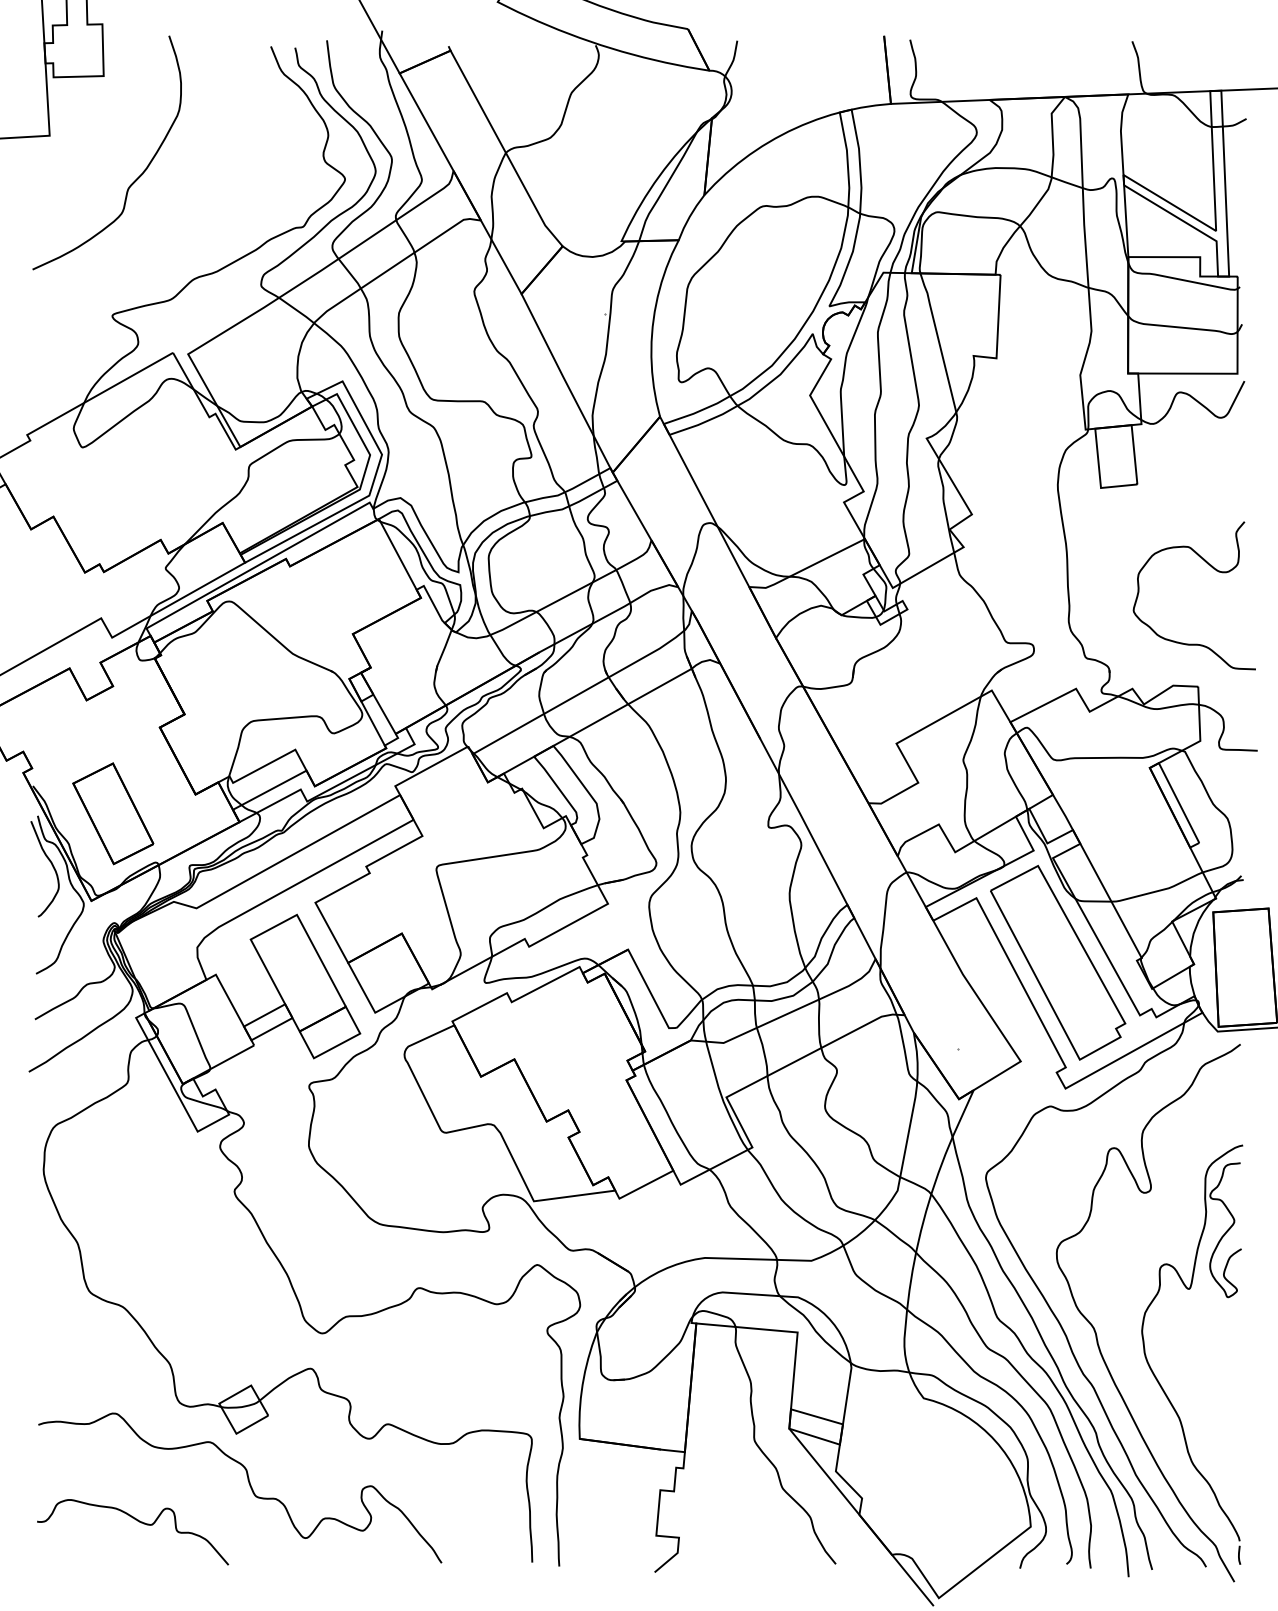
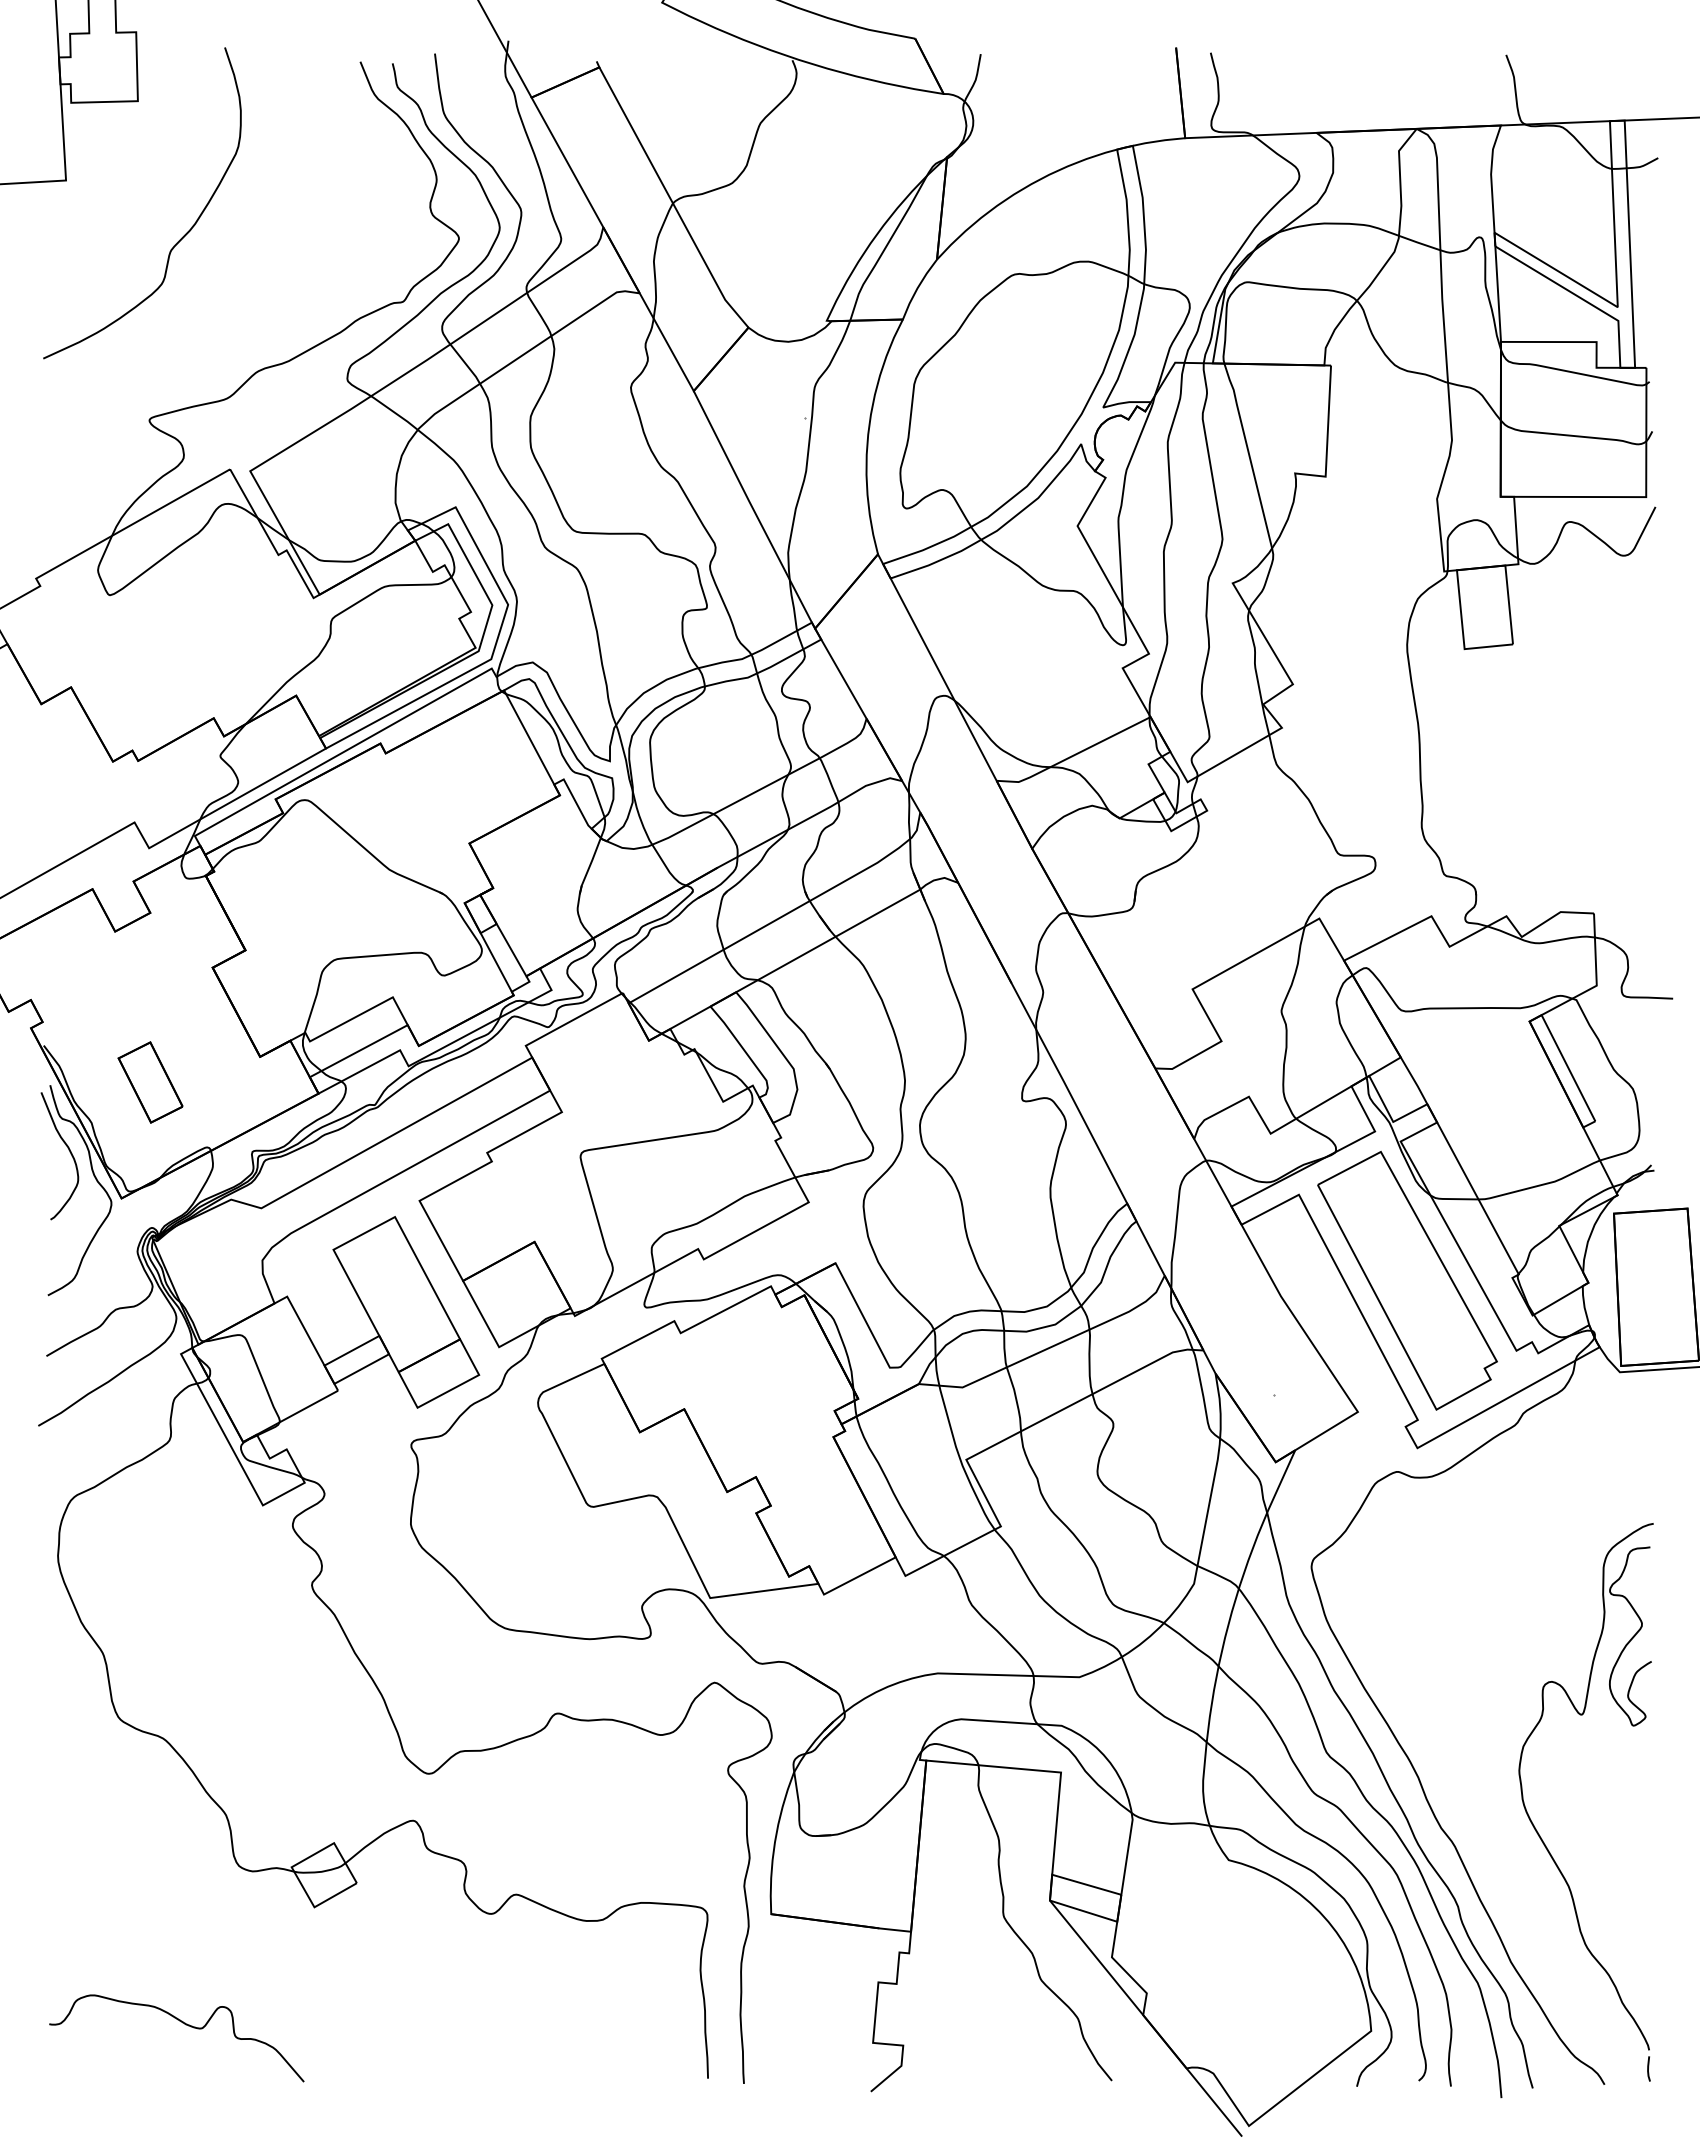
curve: (1215, 570) -> (1616, 758), removed
part: (113, 813) -> (150, 1082), size x0.6
curve: (1096, 1332) -> (1458, 1772), removed
curve: (249, 1485) -> (331, 1975), removed

